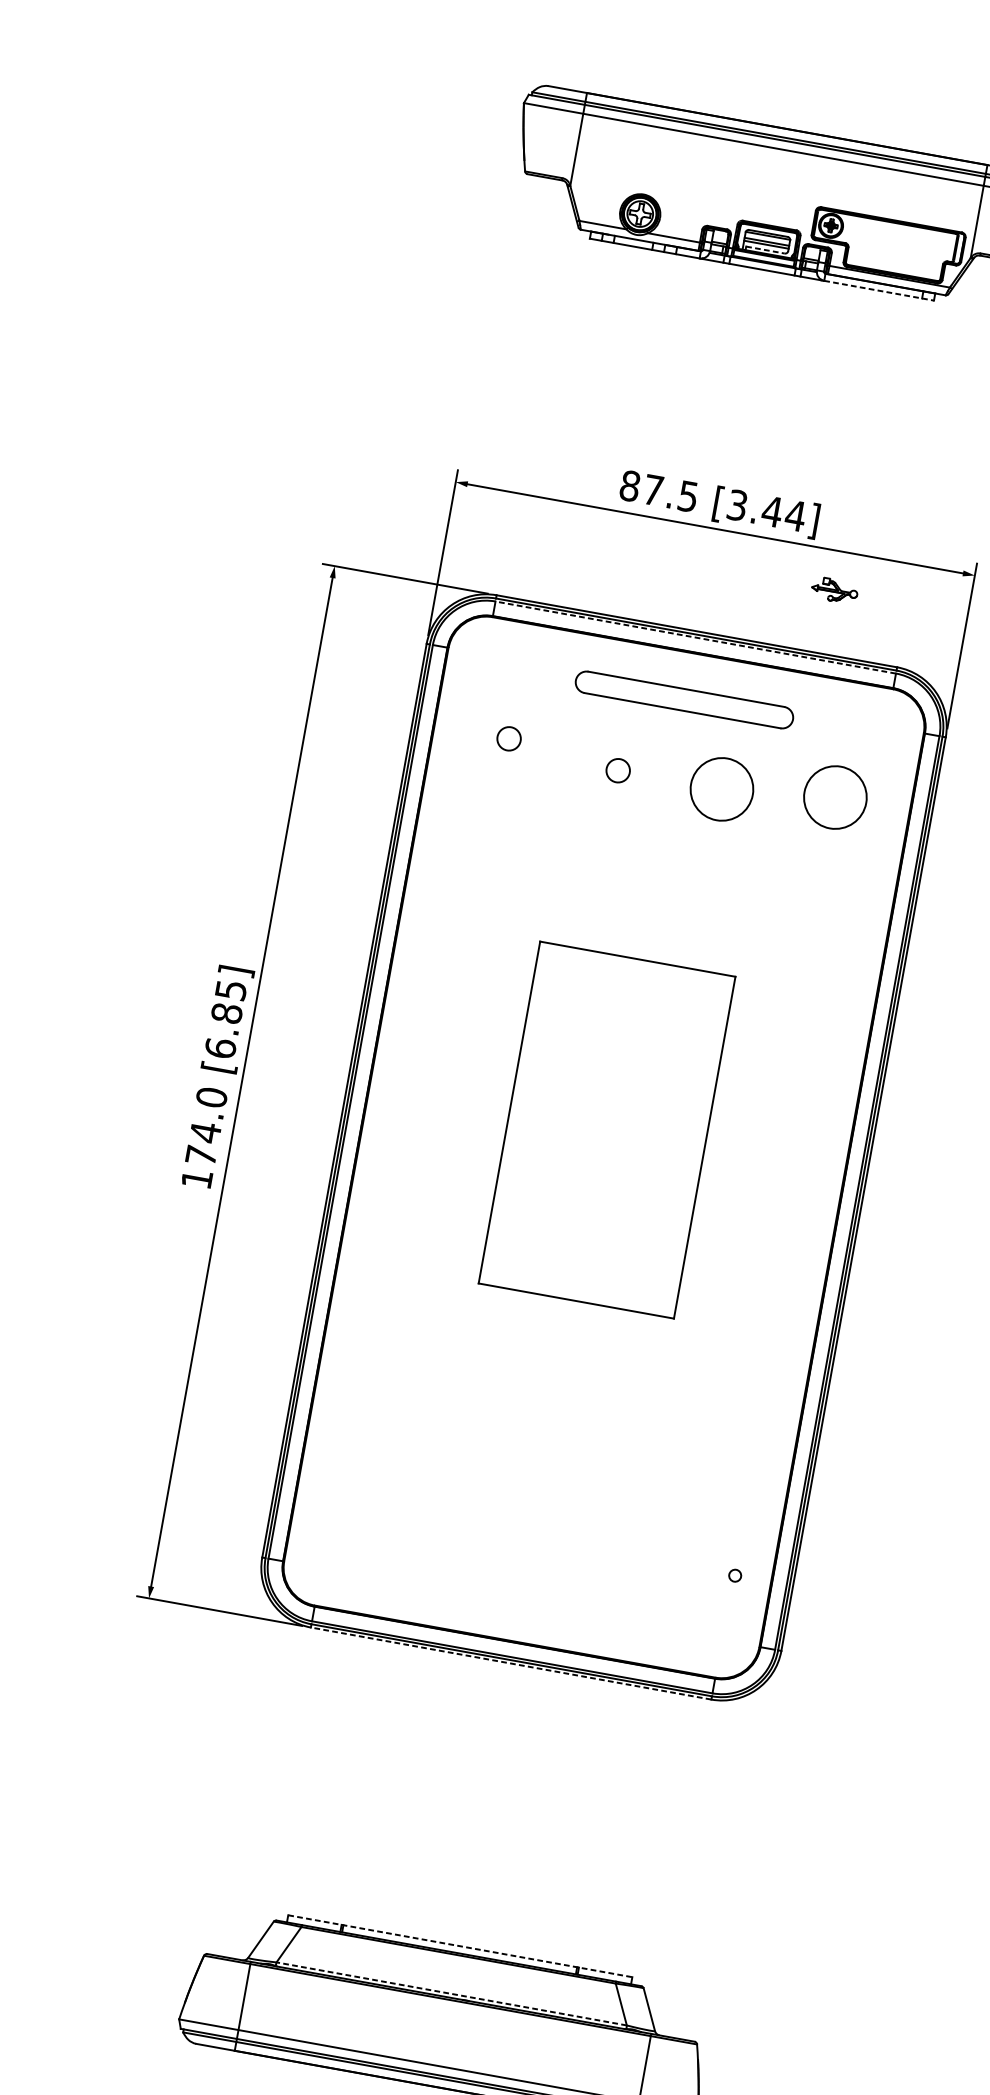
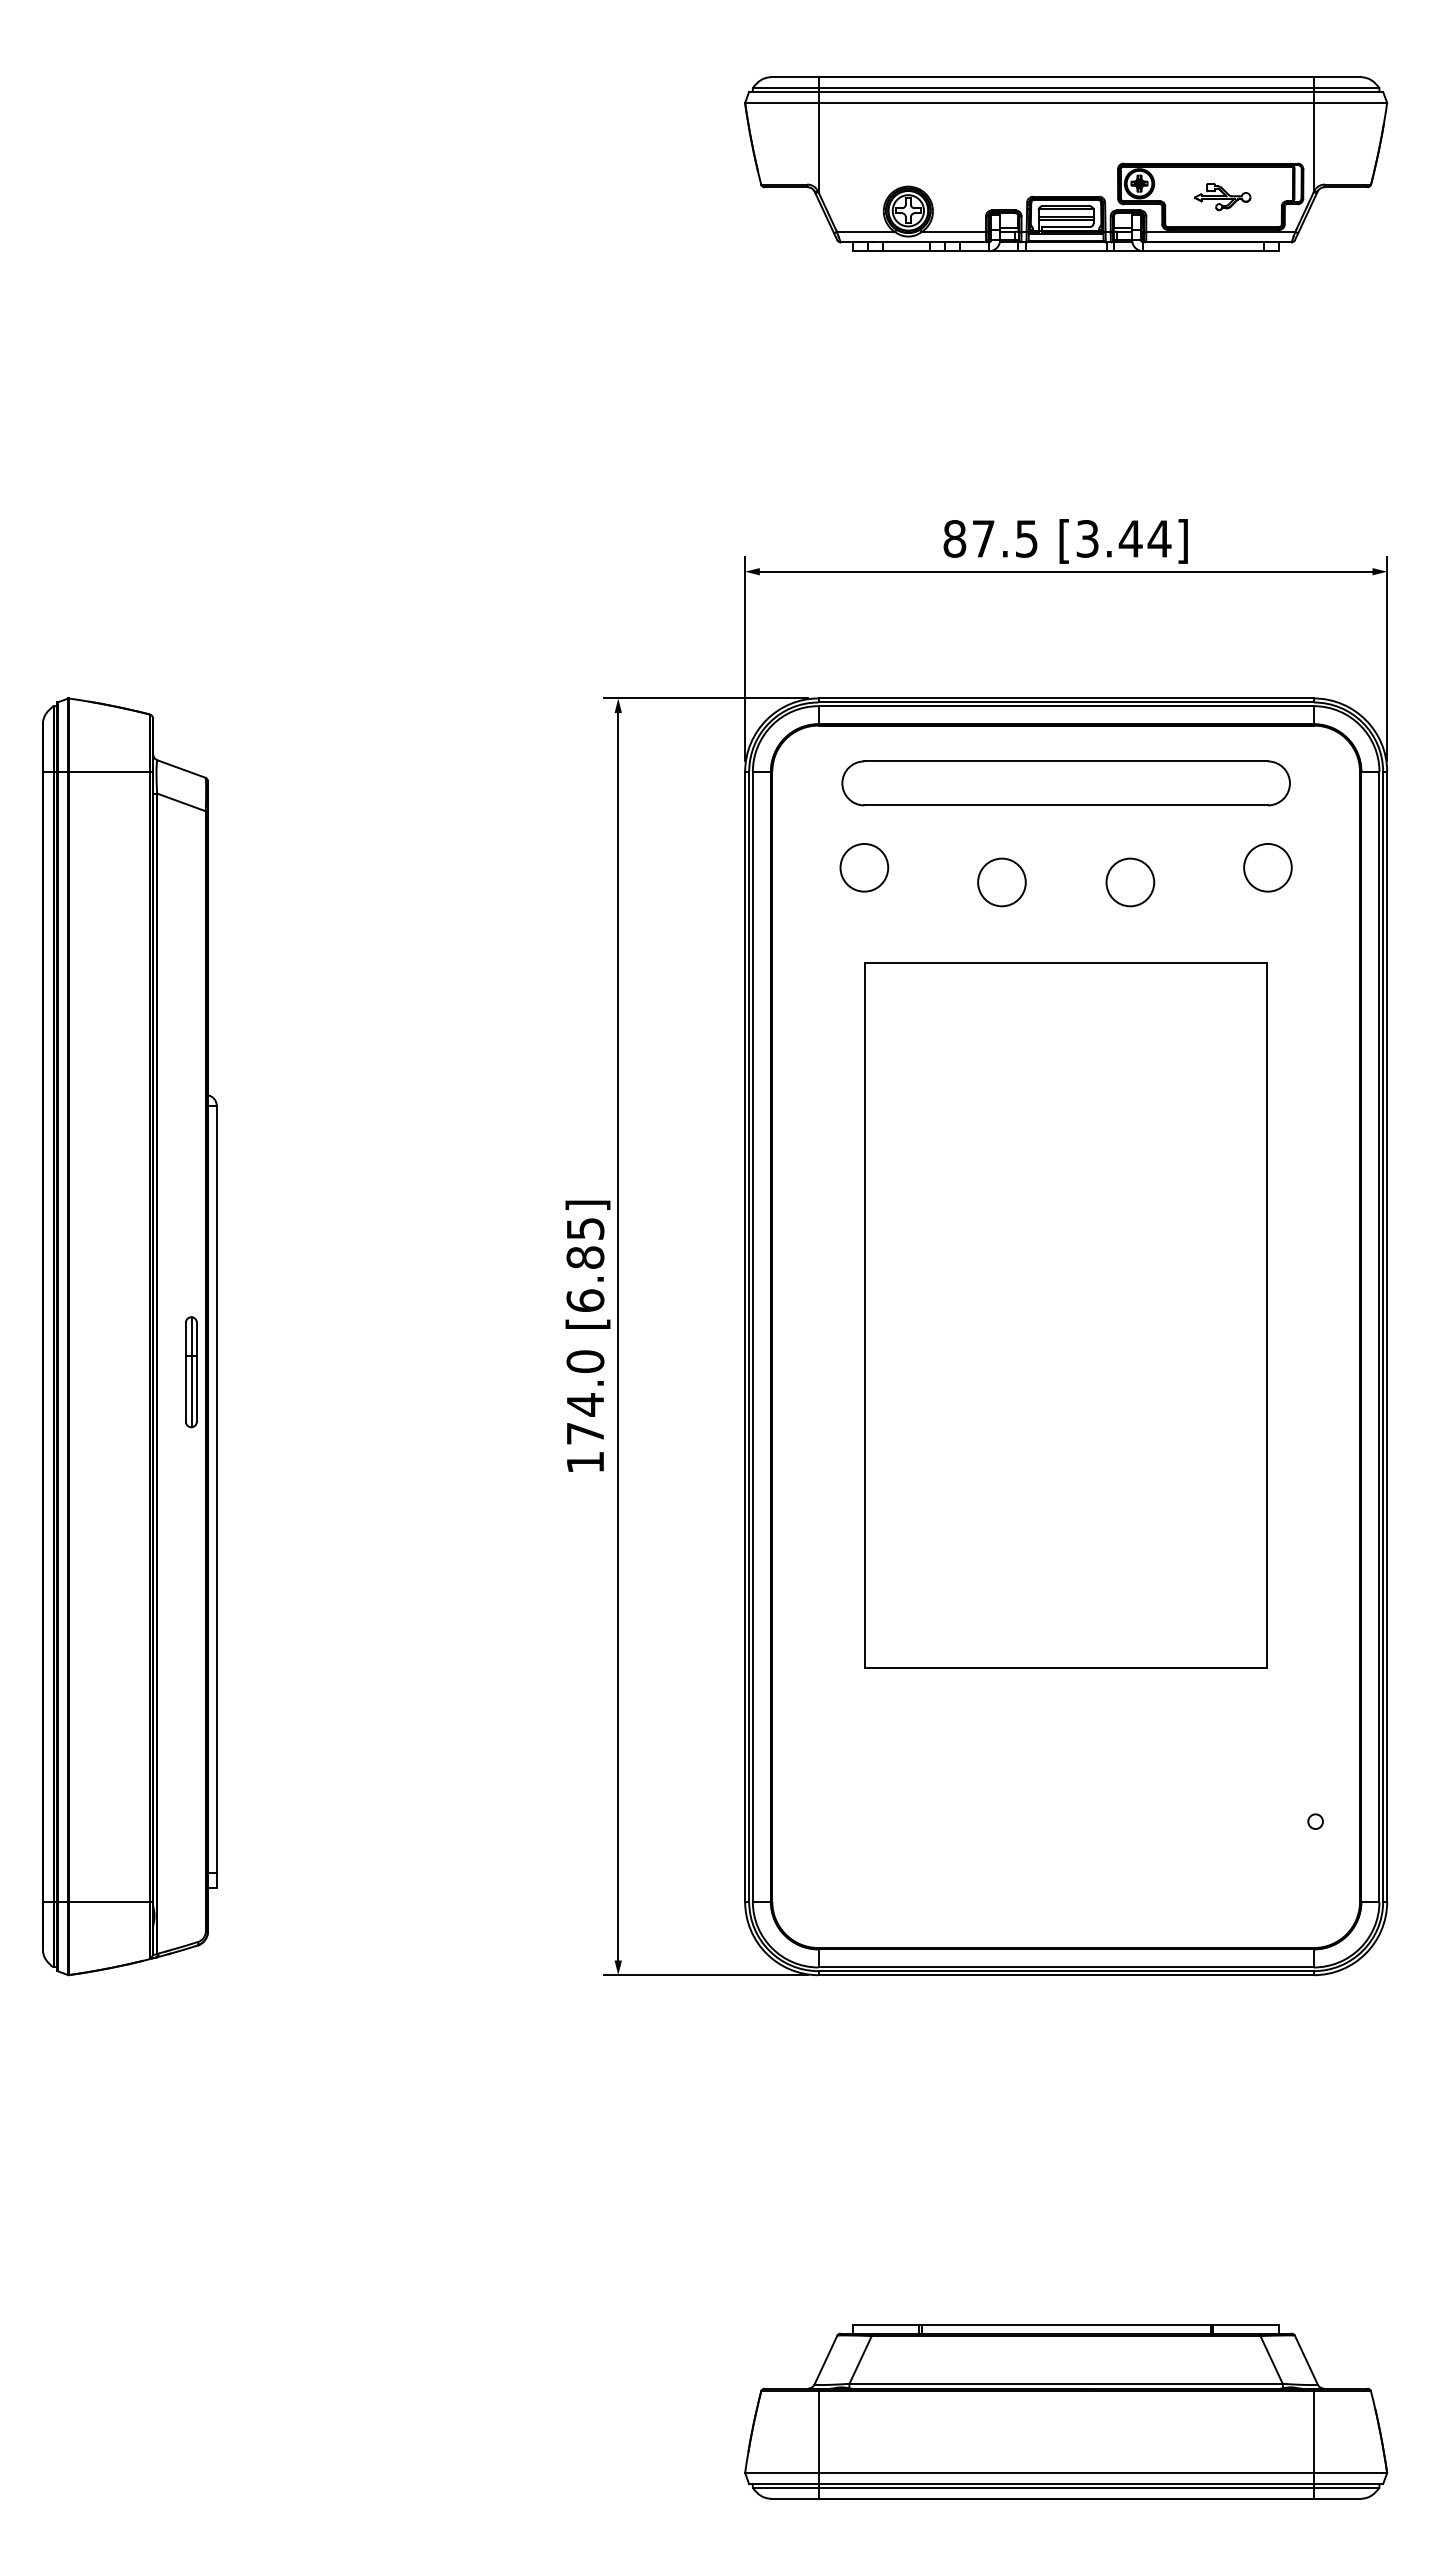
line: (765, 249) -> (1066, 226), dashed -> solid
line: (879, 291) -> (1211, 251), dashed -> solid
part: (834, 591) -> (1222, 197), moved
line: (695, 637) -> (1066, 706), dashed -> solid
part: (683, 699) -> (1065, 783), size x1.67
circle: (509, 738) -> (864, 867), size x1.67
circle: (617, 770) -> (1001, 882), size x1.67
circle: (722, 789) -> (1130, 882), size x0.62
circle: (835, 797) -> (1267, 867), size x0.62
part: (606, 1130) -> (1065, 1315), size x1.67
line: (511, 1663) -> (1066, 1975), dashed -> solid
line: (460, 1946) -> (1066, 2324), dashed -> solid
line: (452, 1993) -> (1066, 2383), dashed -> solid

